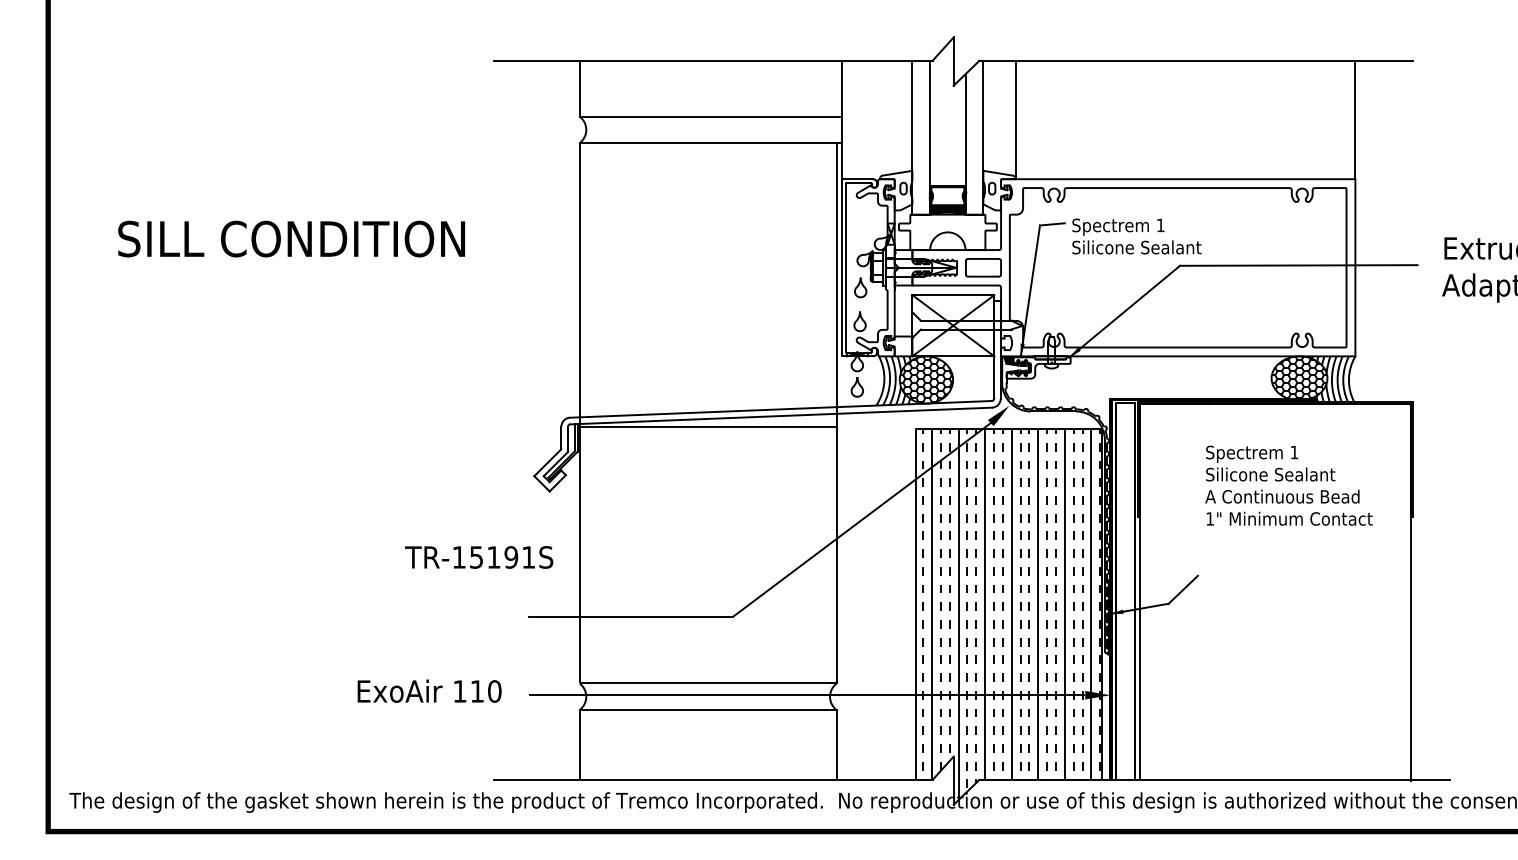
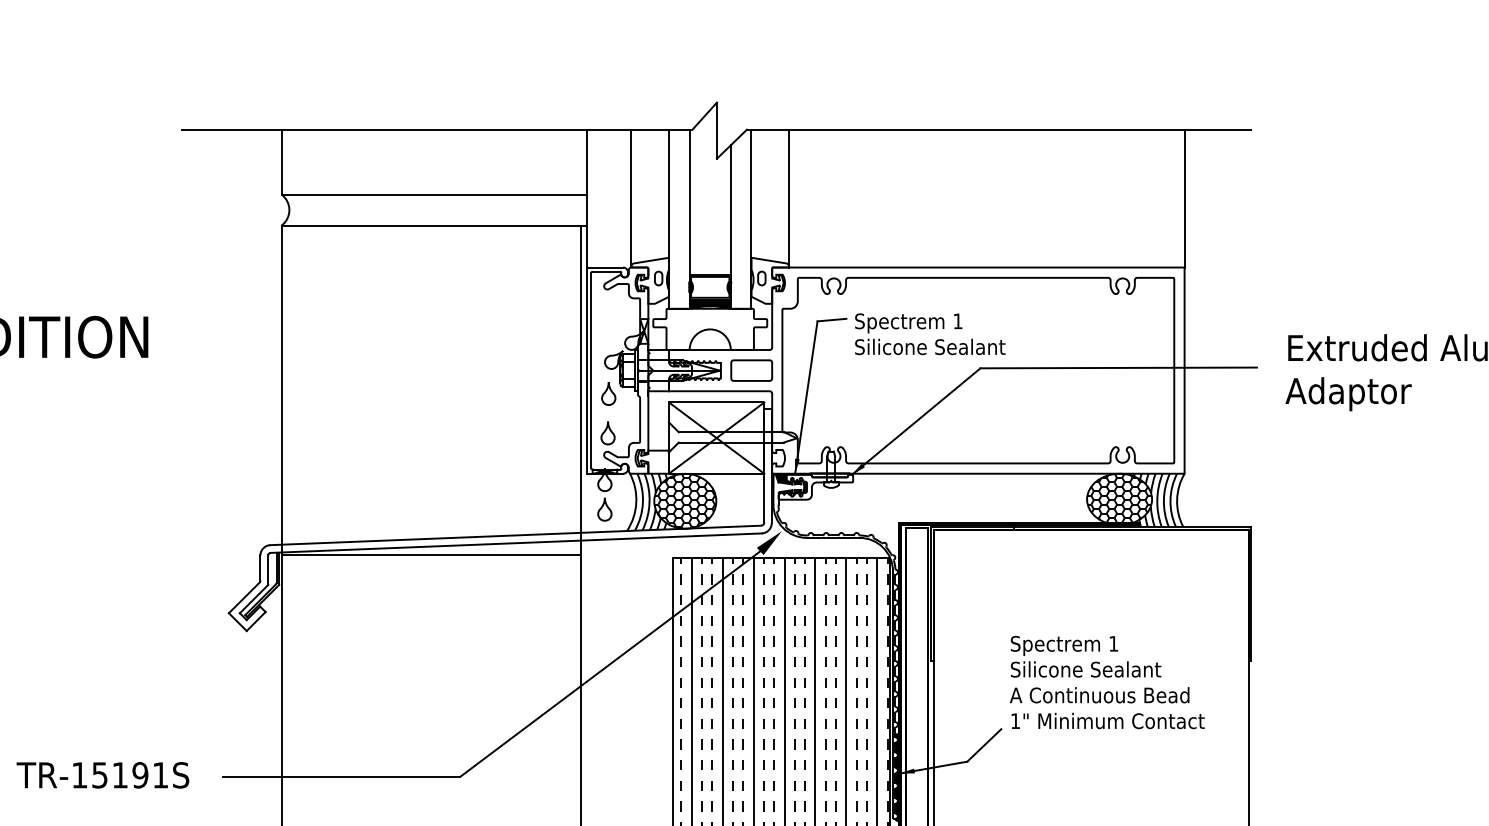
line: (880, 119) -> (631, 198), added
text: (1288, 485) -> (1106, 682), moved
text: (479, 557) -> (103, 775), moved

